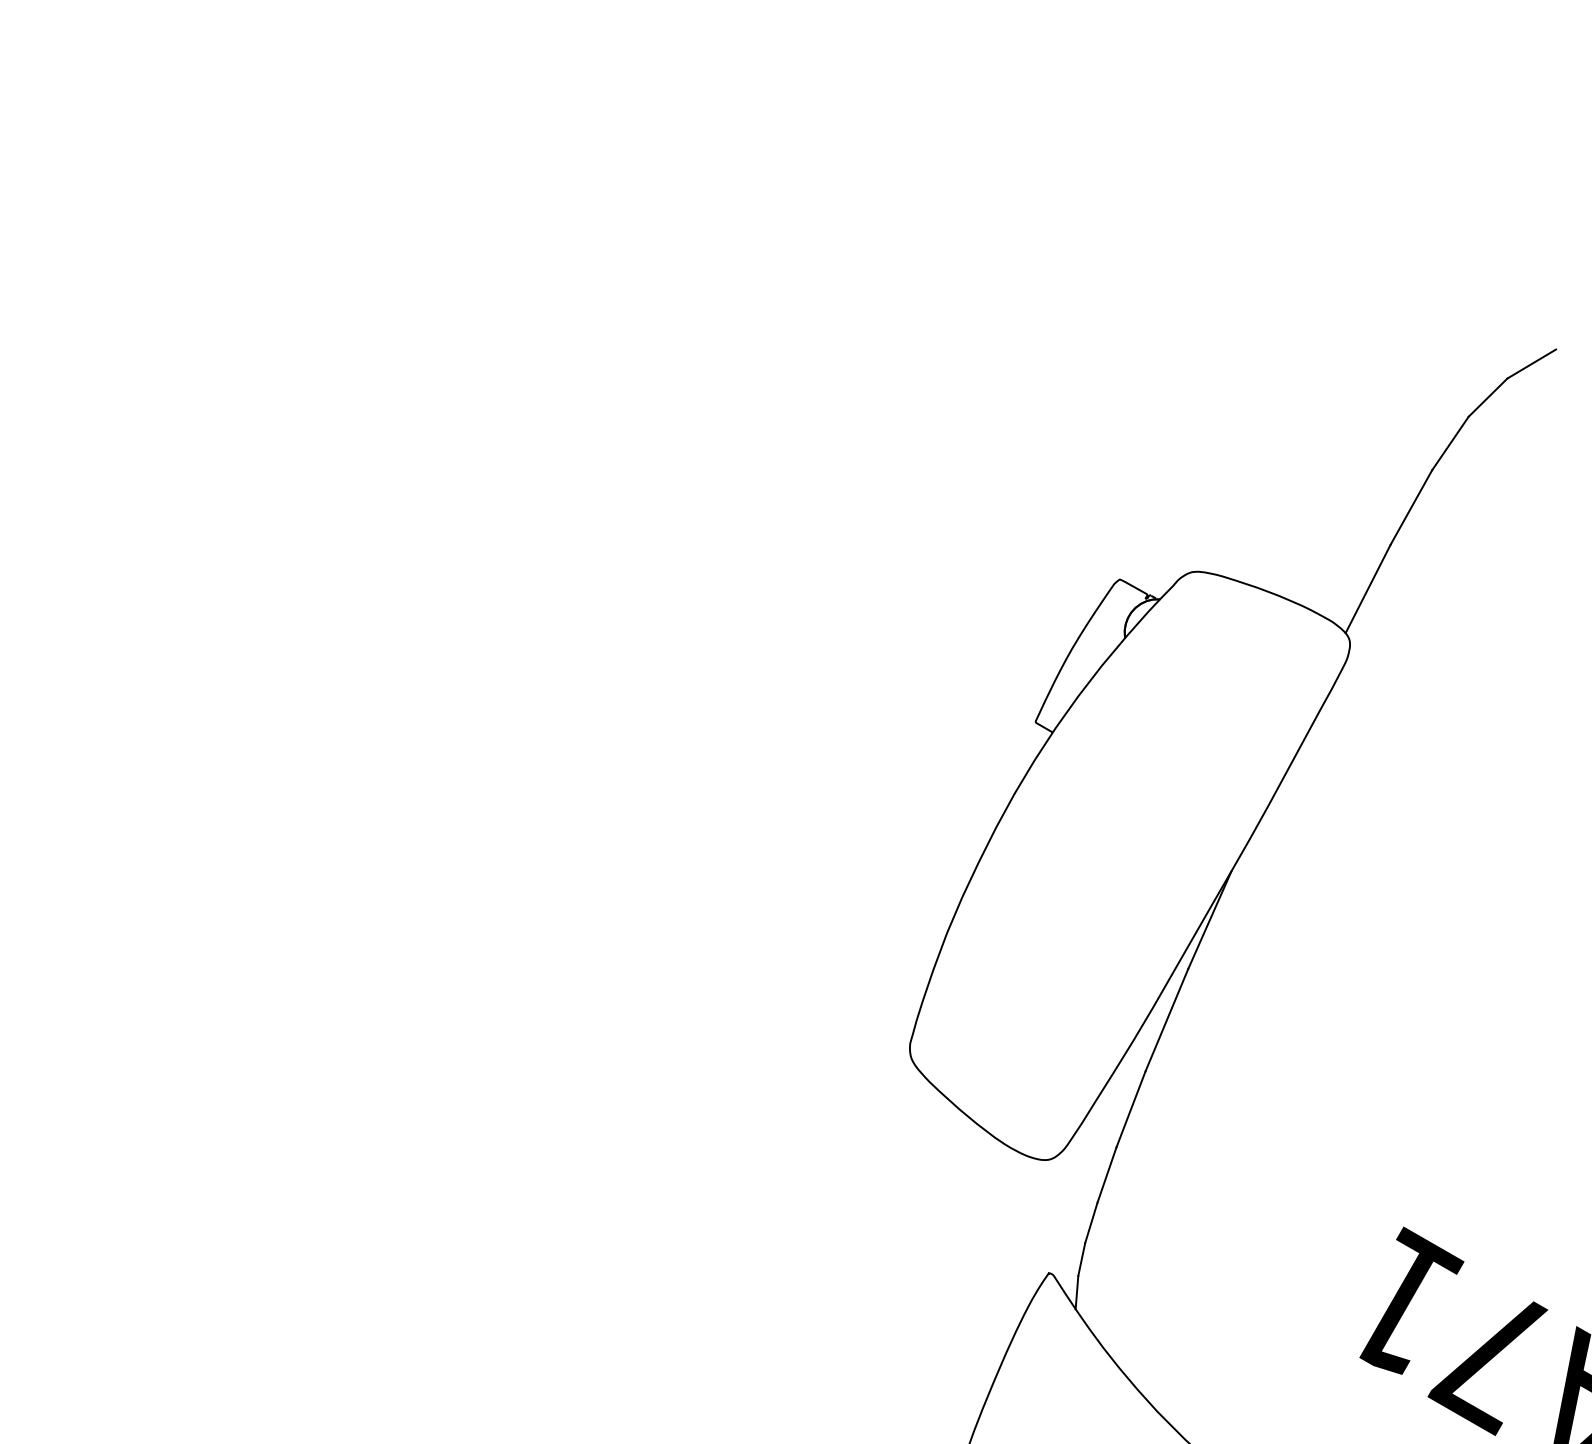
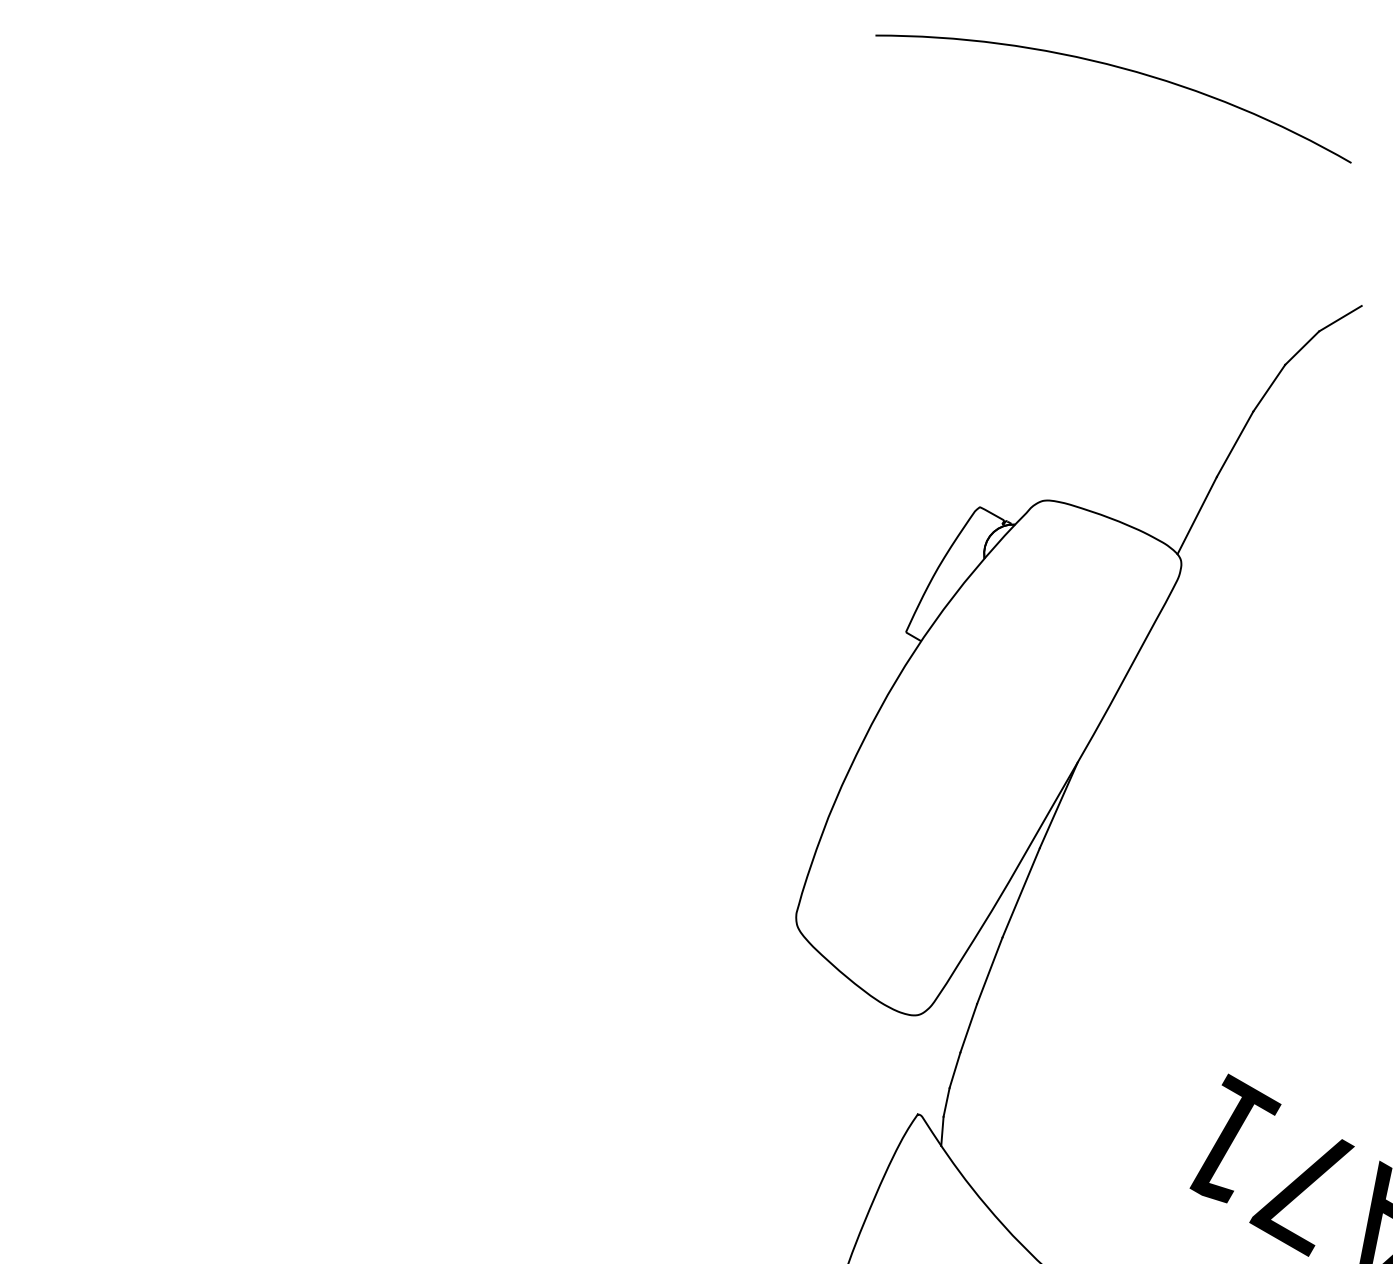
part: (1282, 79) -> (1122, 69), added

